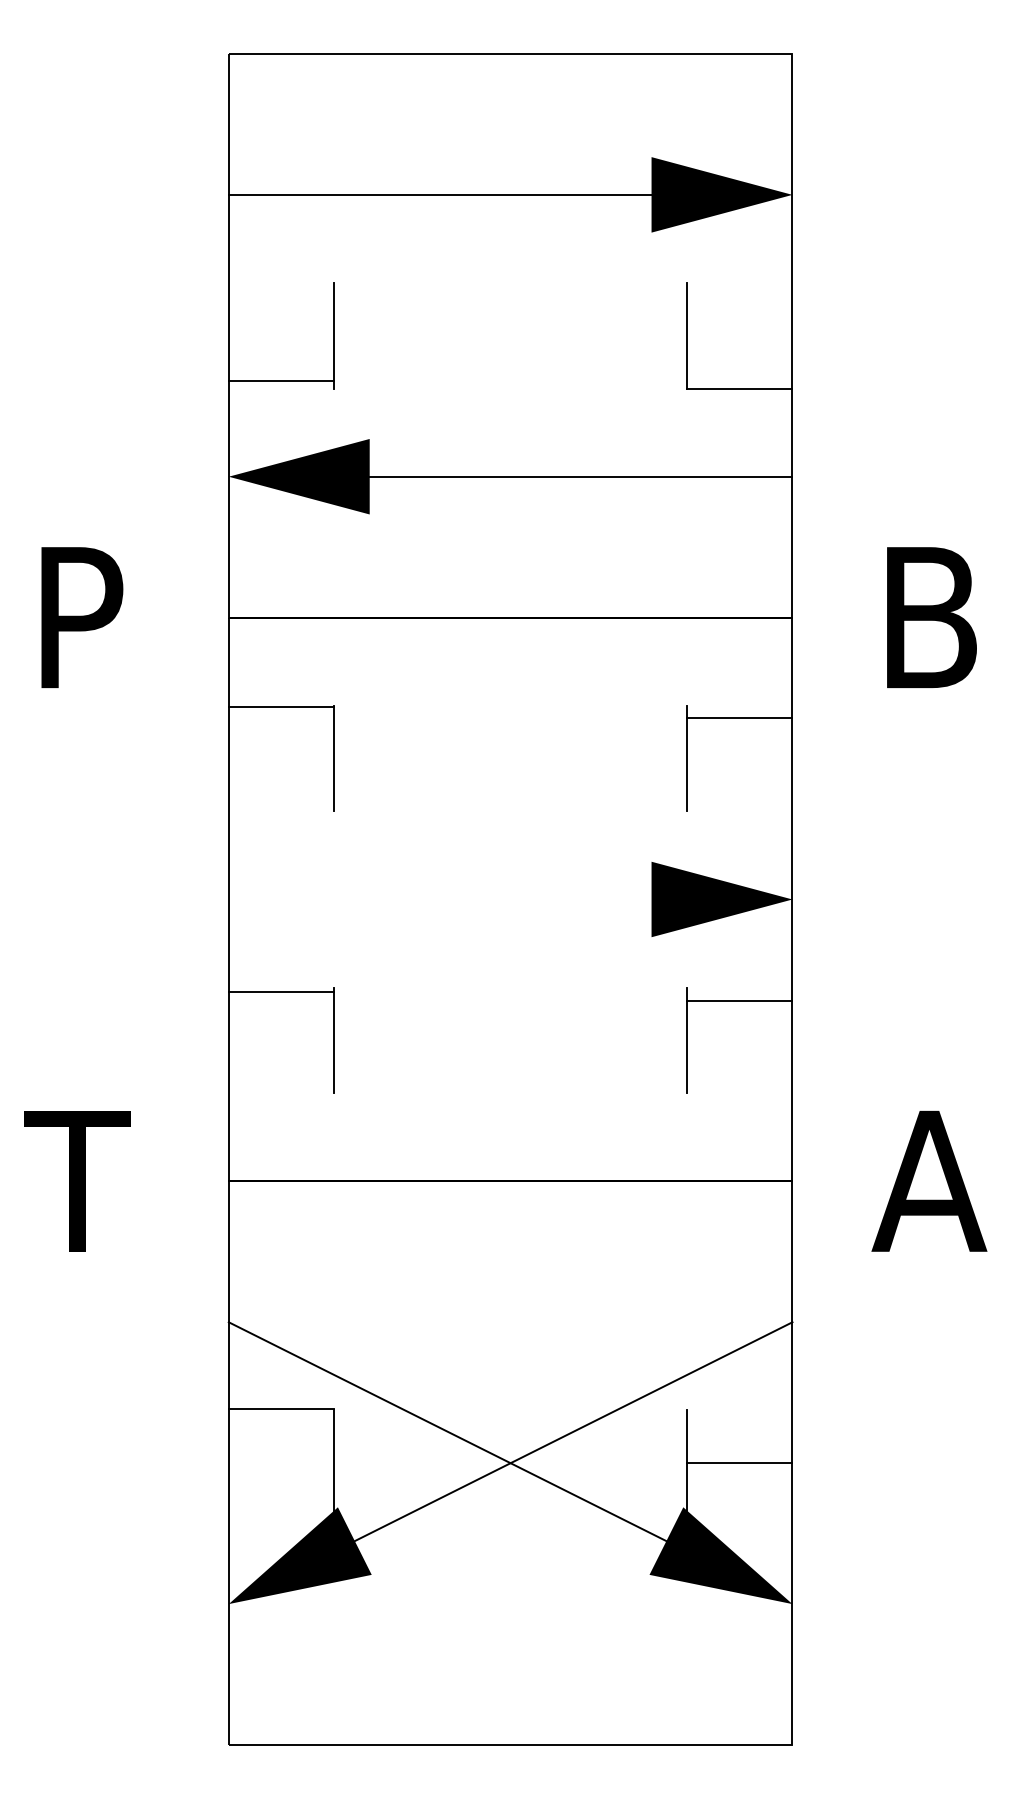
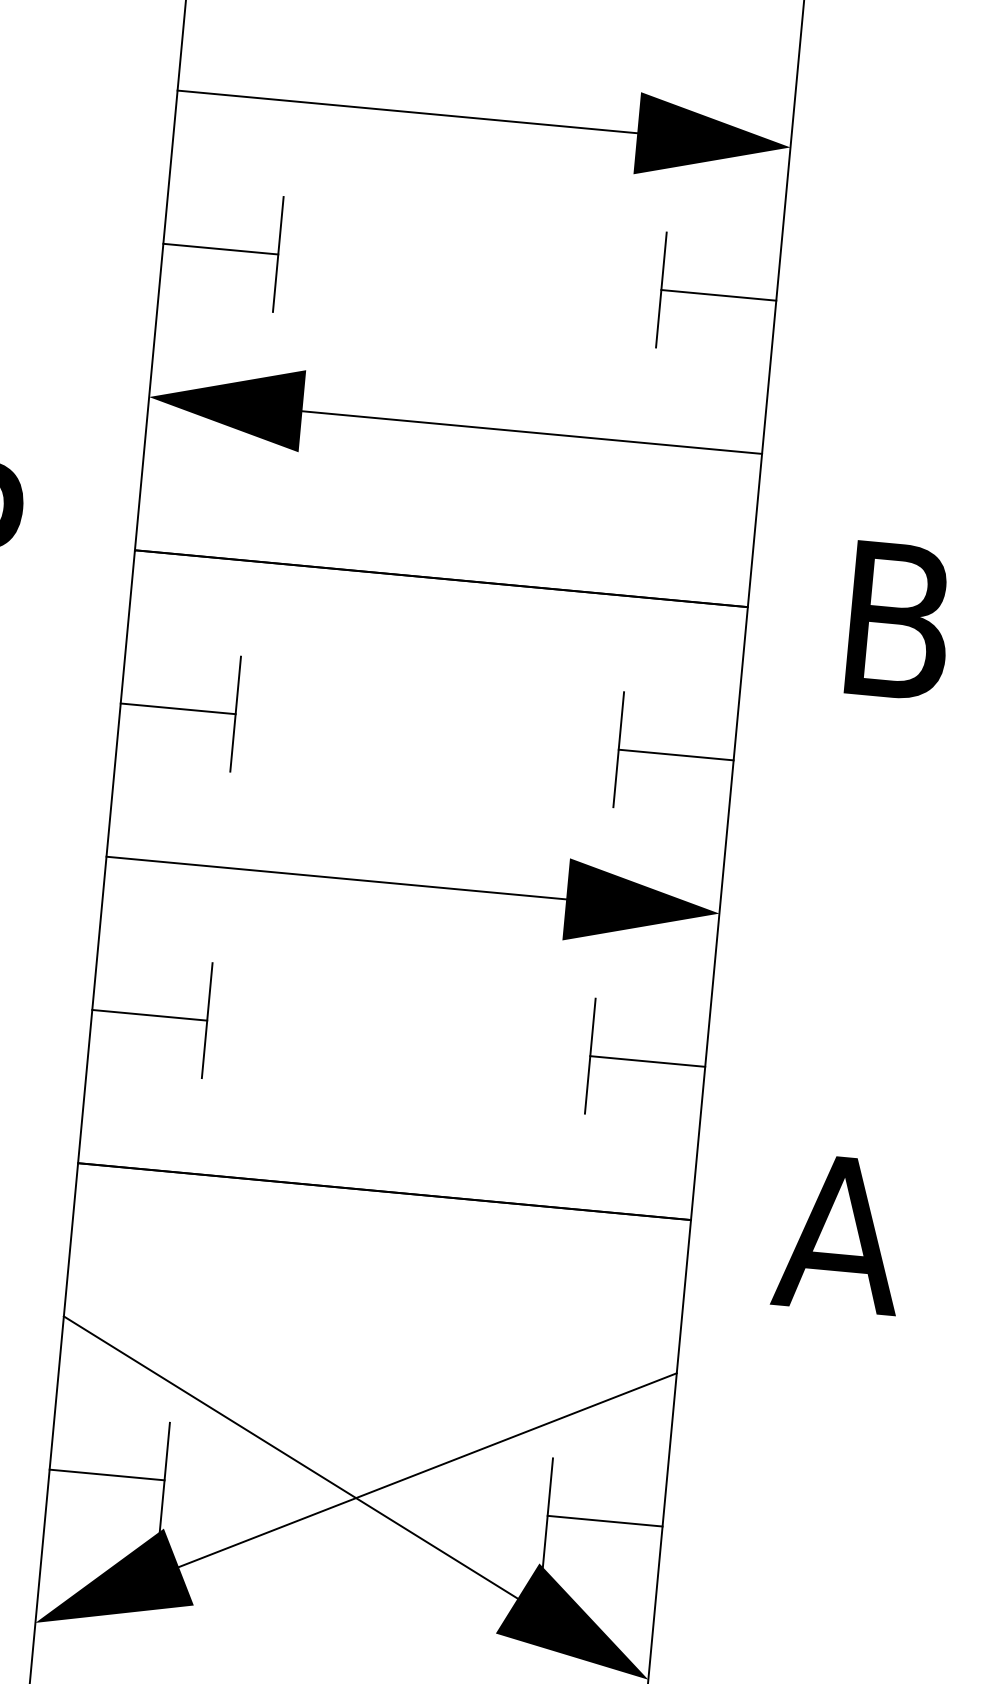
line: (281, 380) -> (220, 248), moved
line: (739, 388) -> (718, 295), moved
line: (281, 706) -> (178, 708), moved
line: (739, 717) -> (676, 754), moved
line: (439, 899) -> (335, 878), added
line: (281, 992) -> (149, 1015), moved
line: (739, 1001) -> (647, 1061), moved
line: (281, 1409) -> (106, 1475), moved

